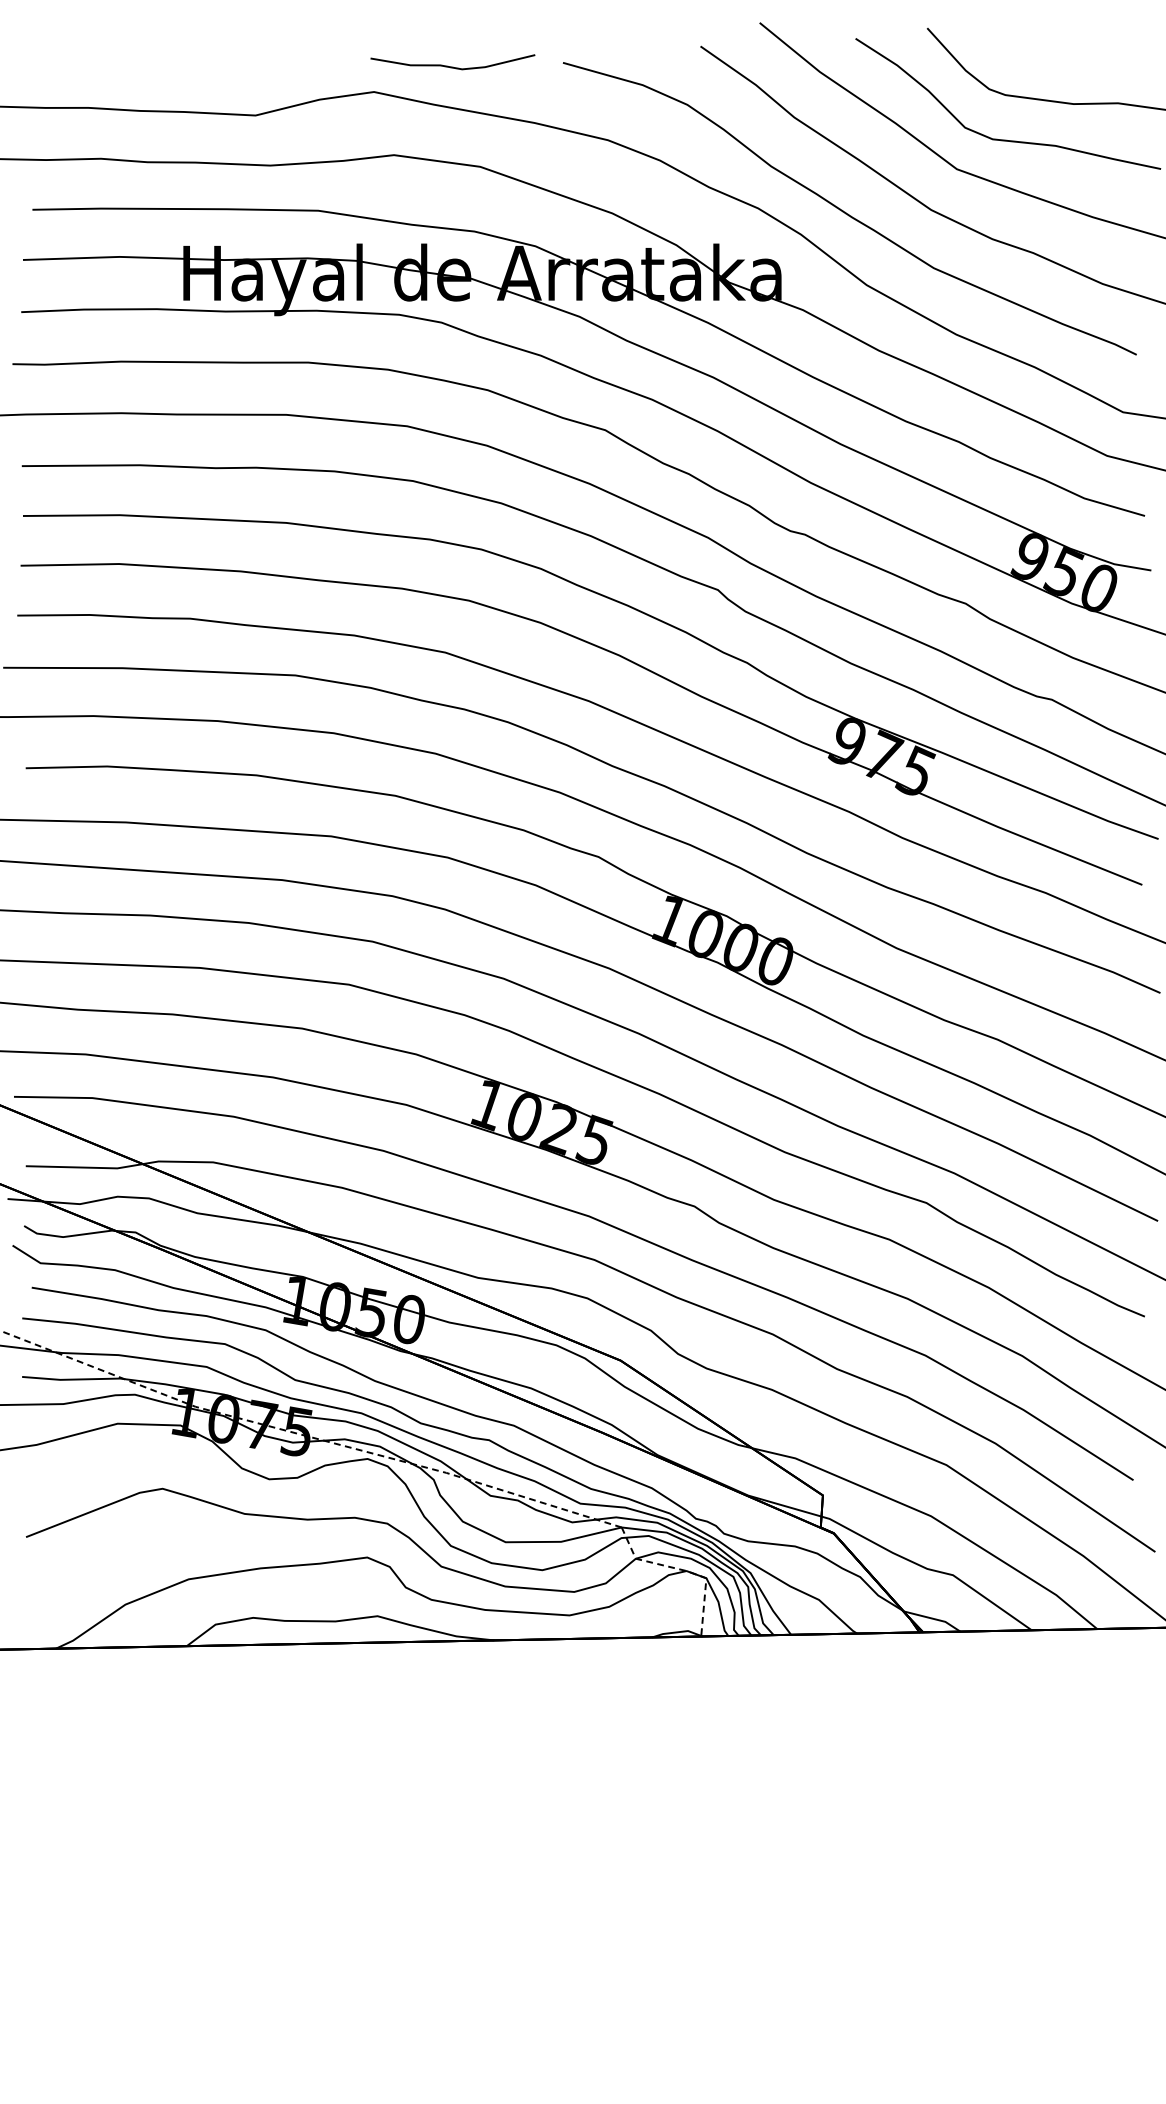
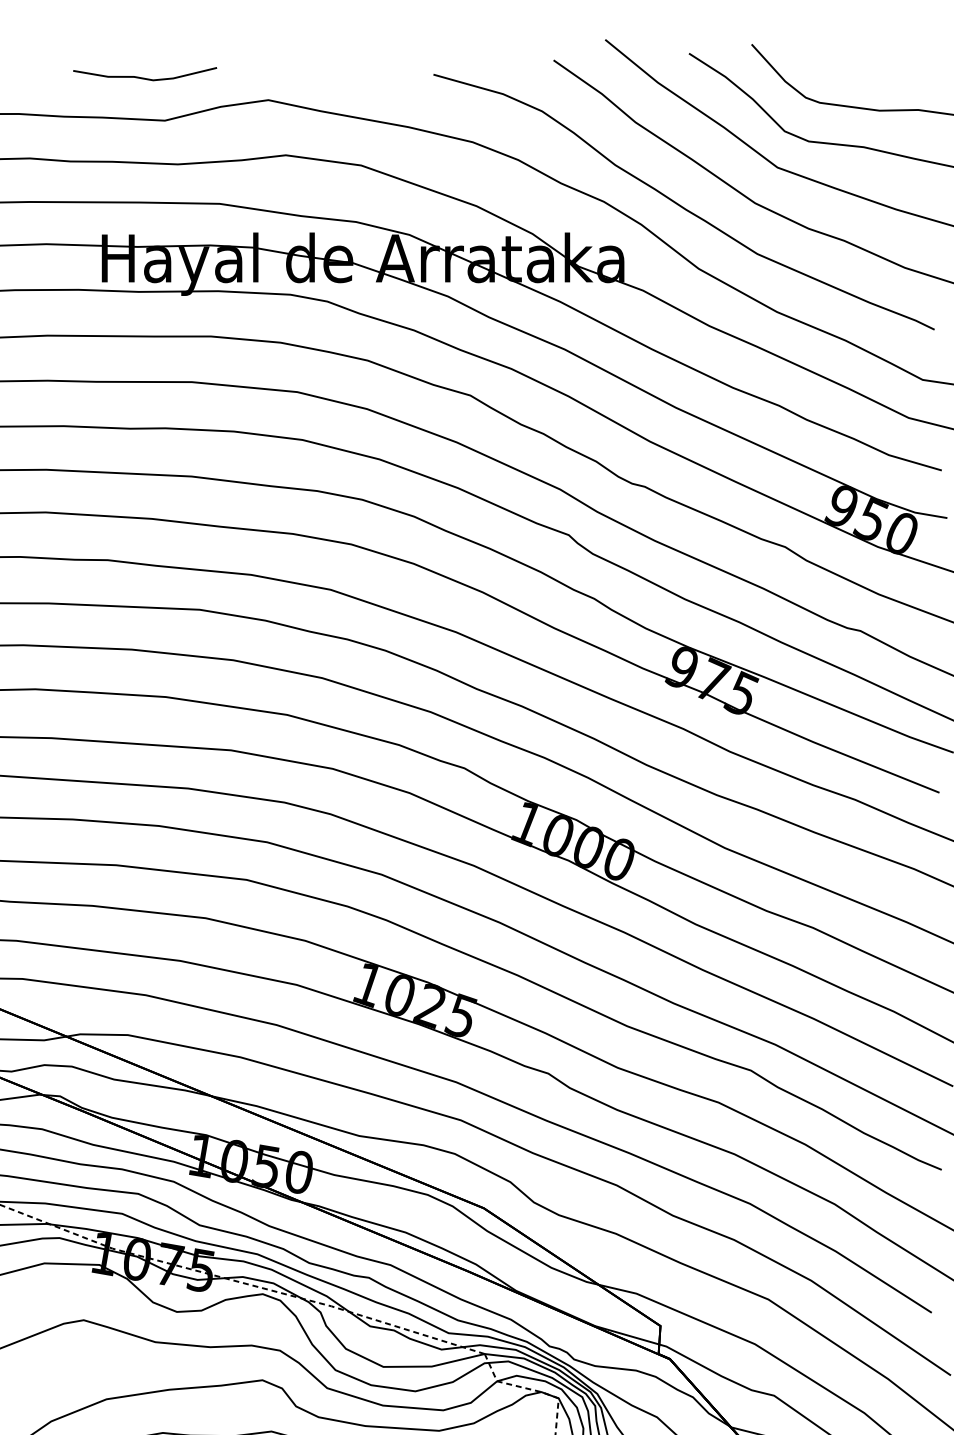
curve: (452, 66) -> (144, 77), moved

